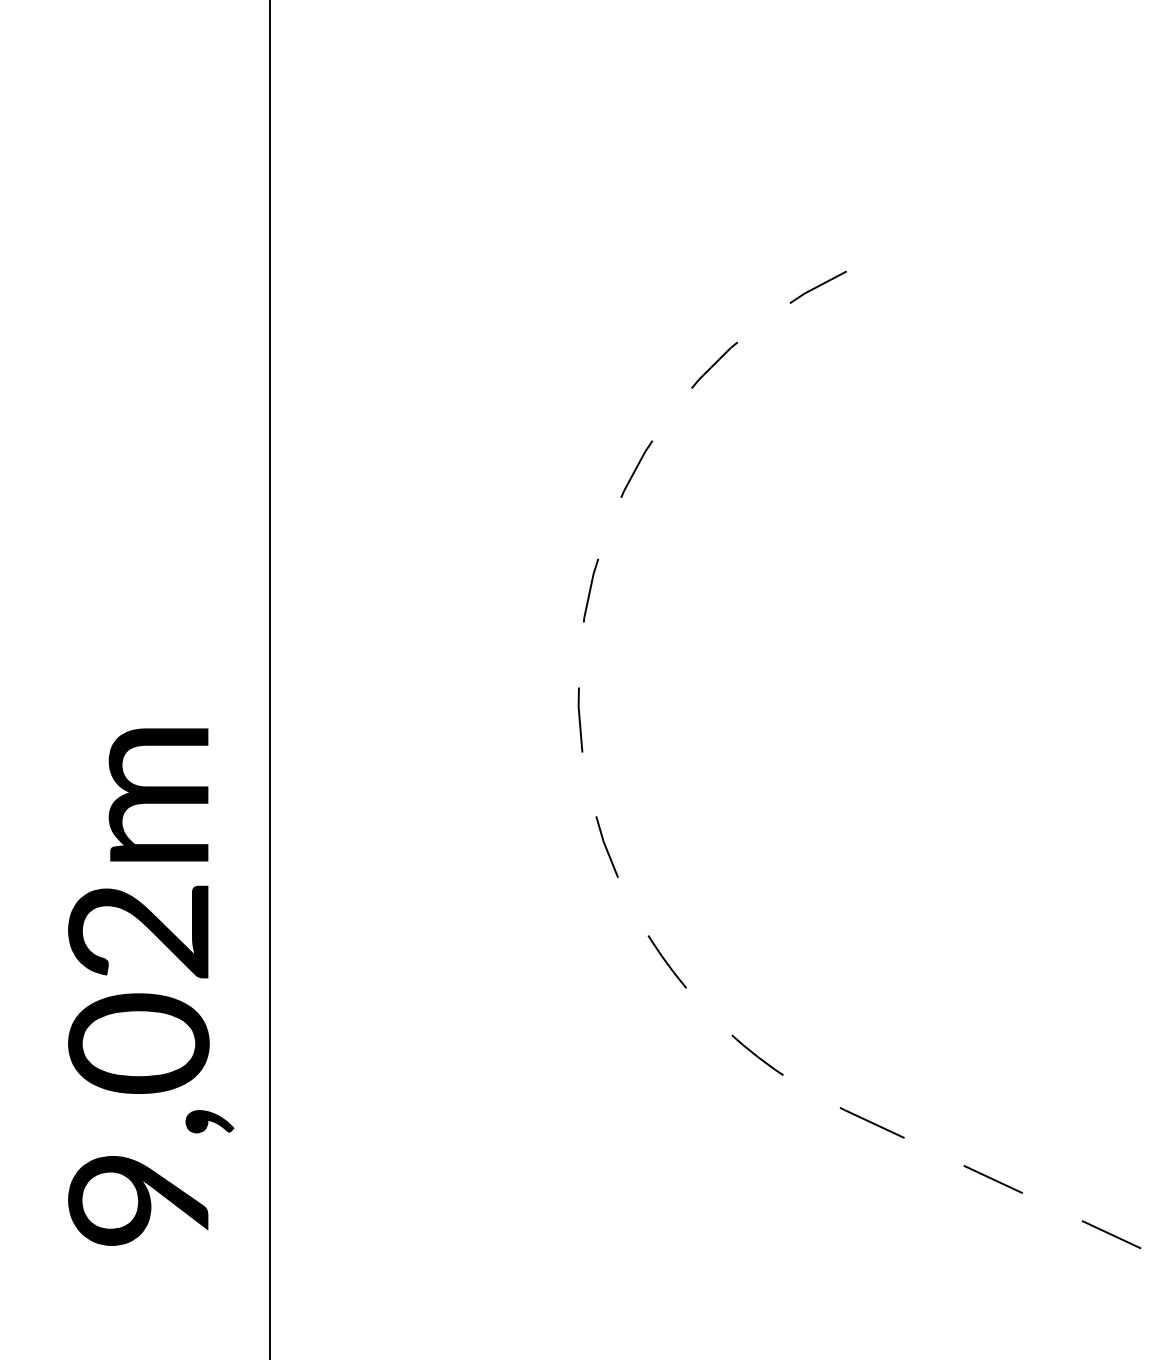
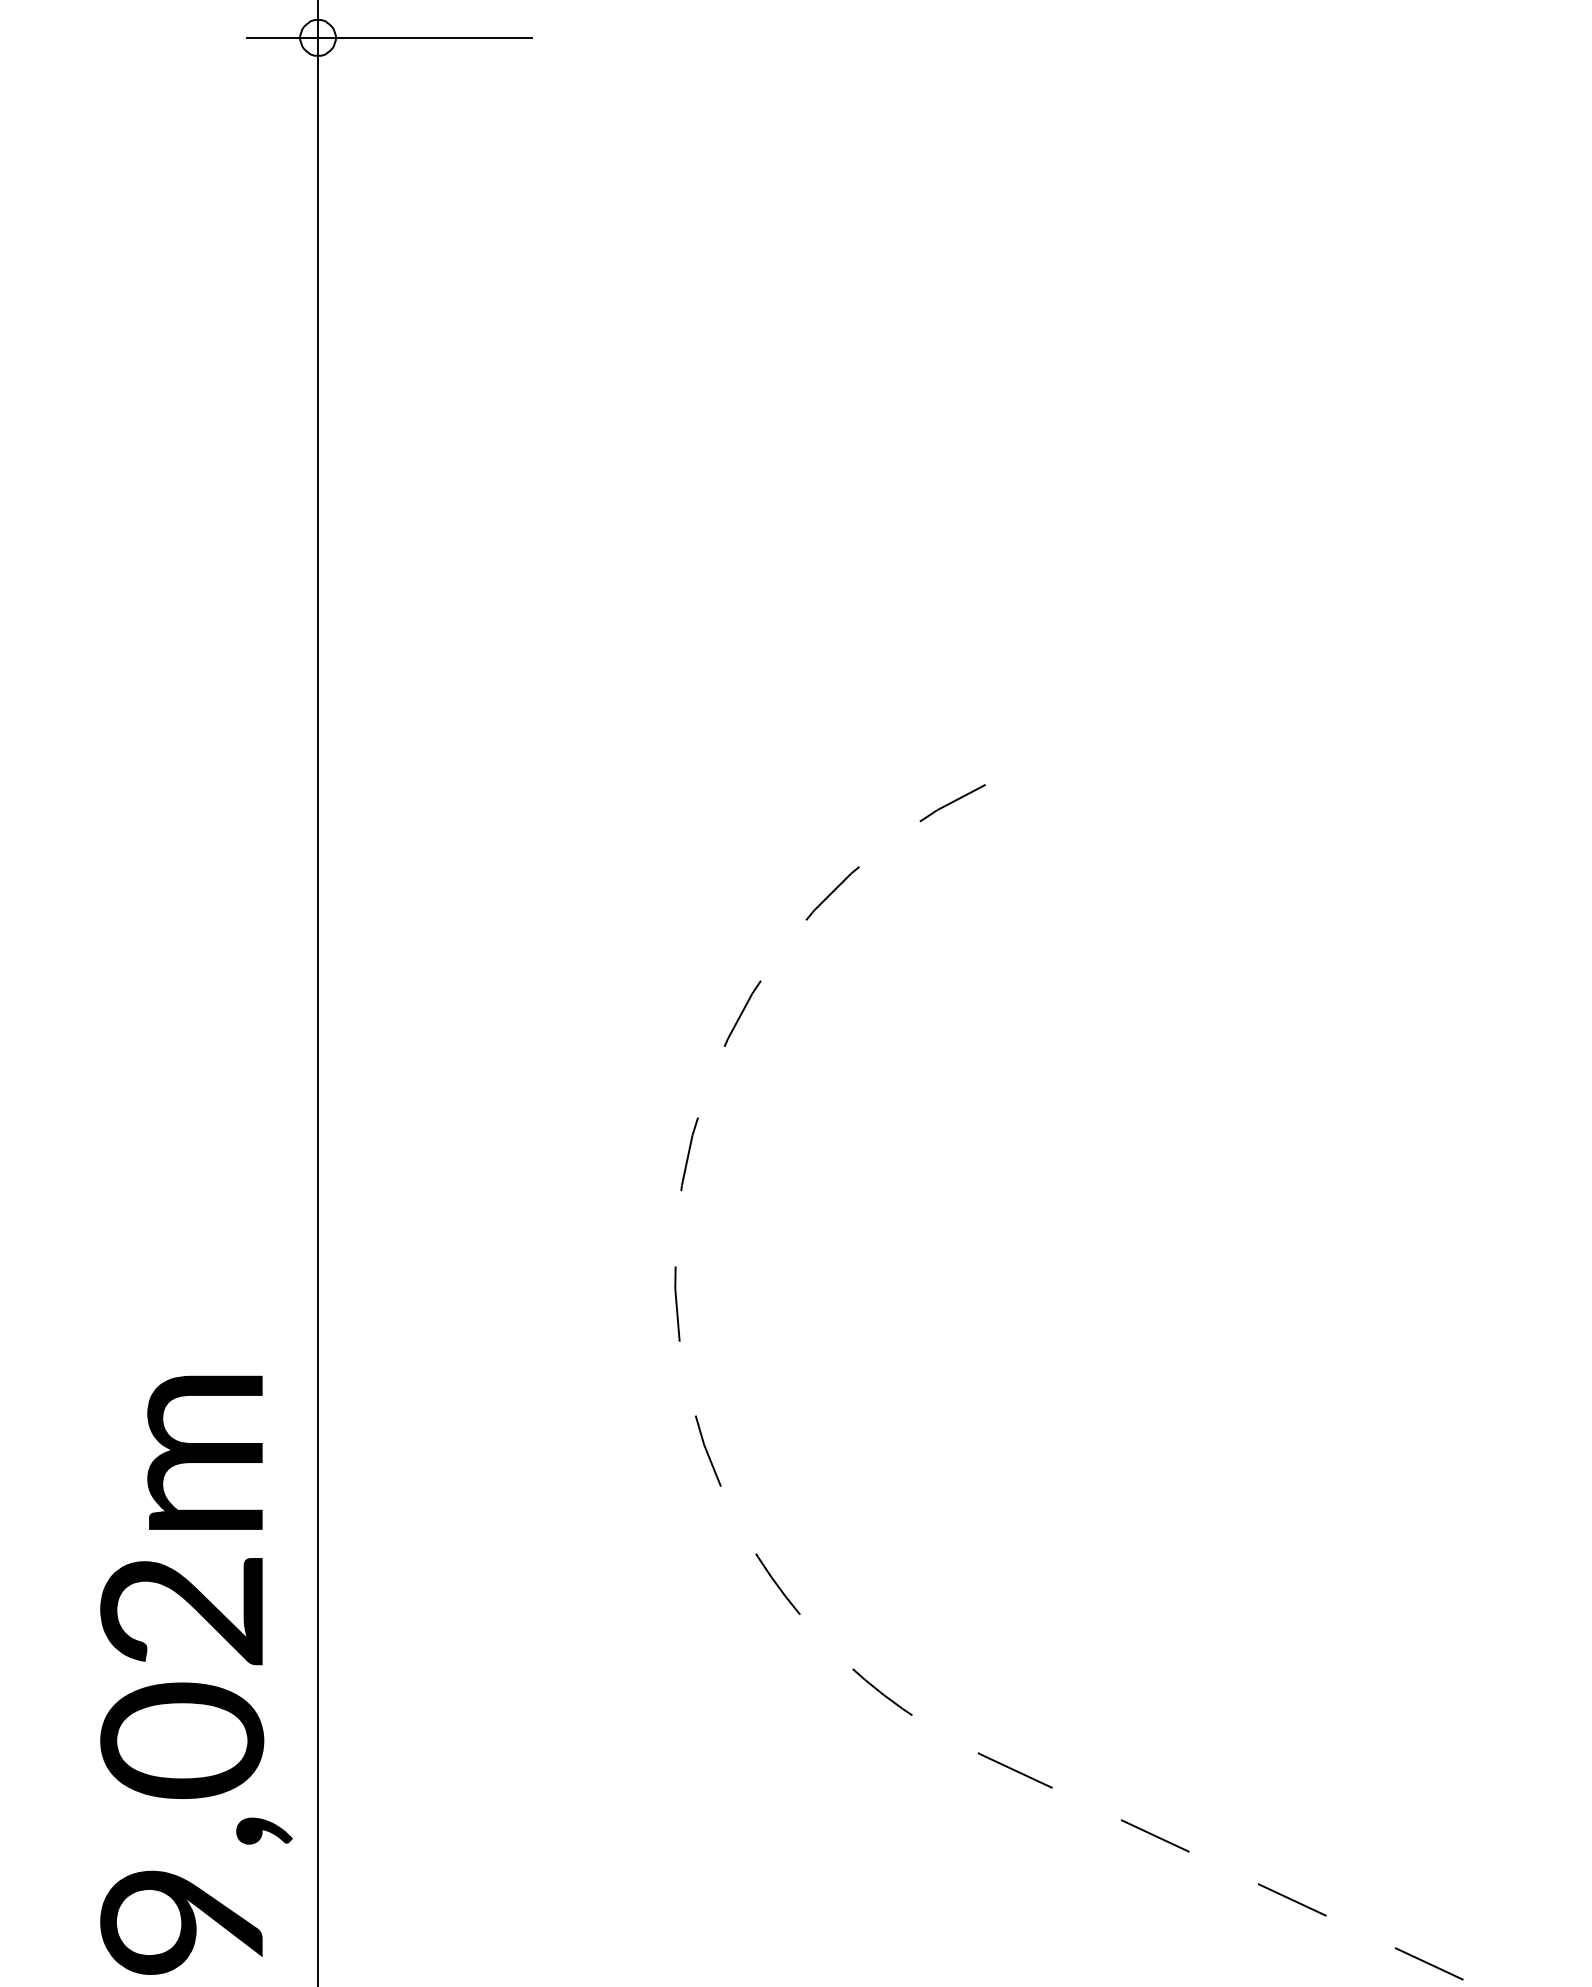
text: (151, 986) -> (196, 1674), moved

